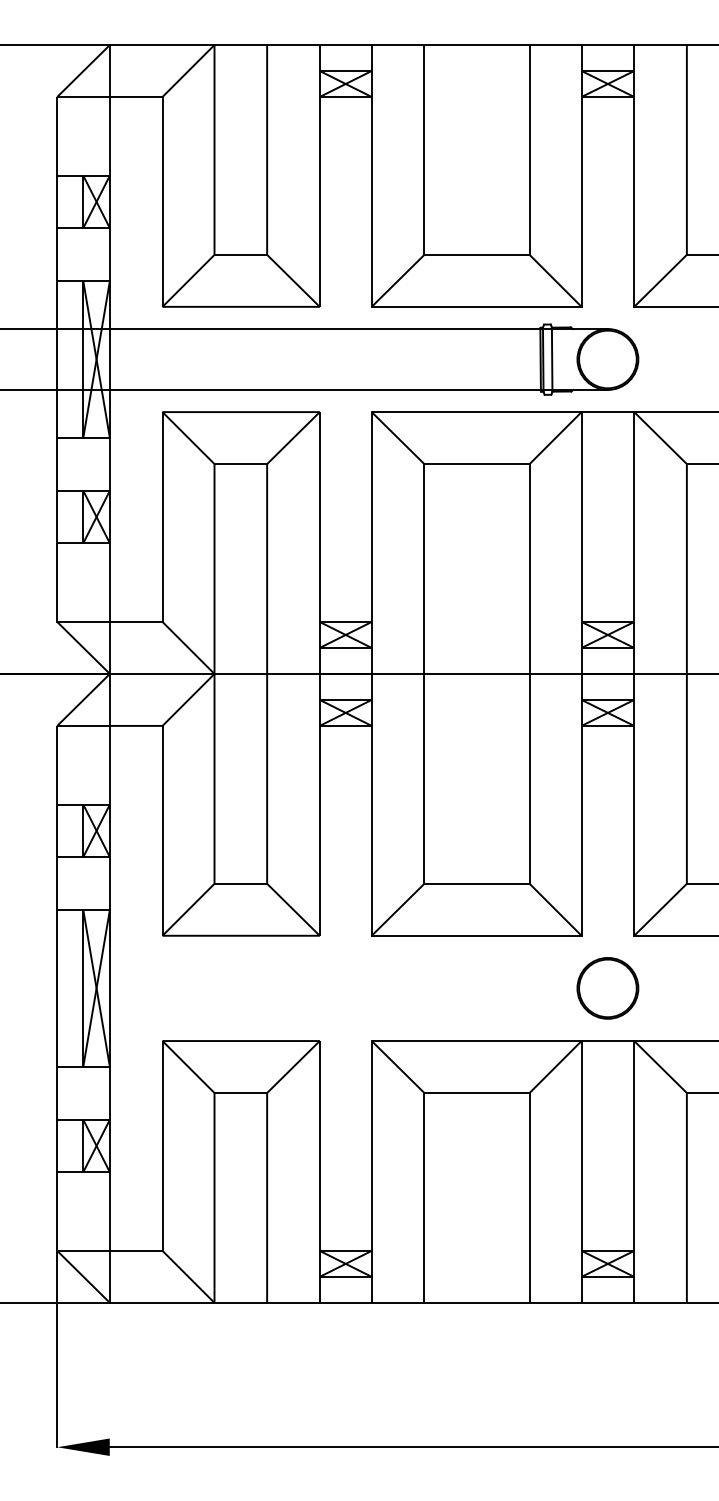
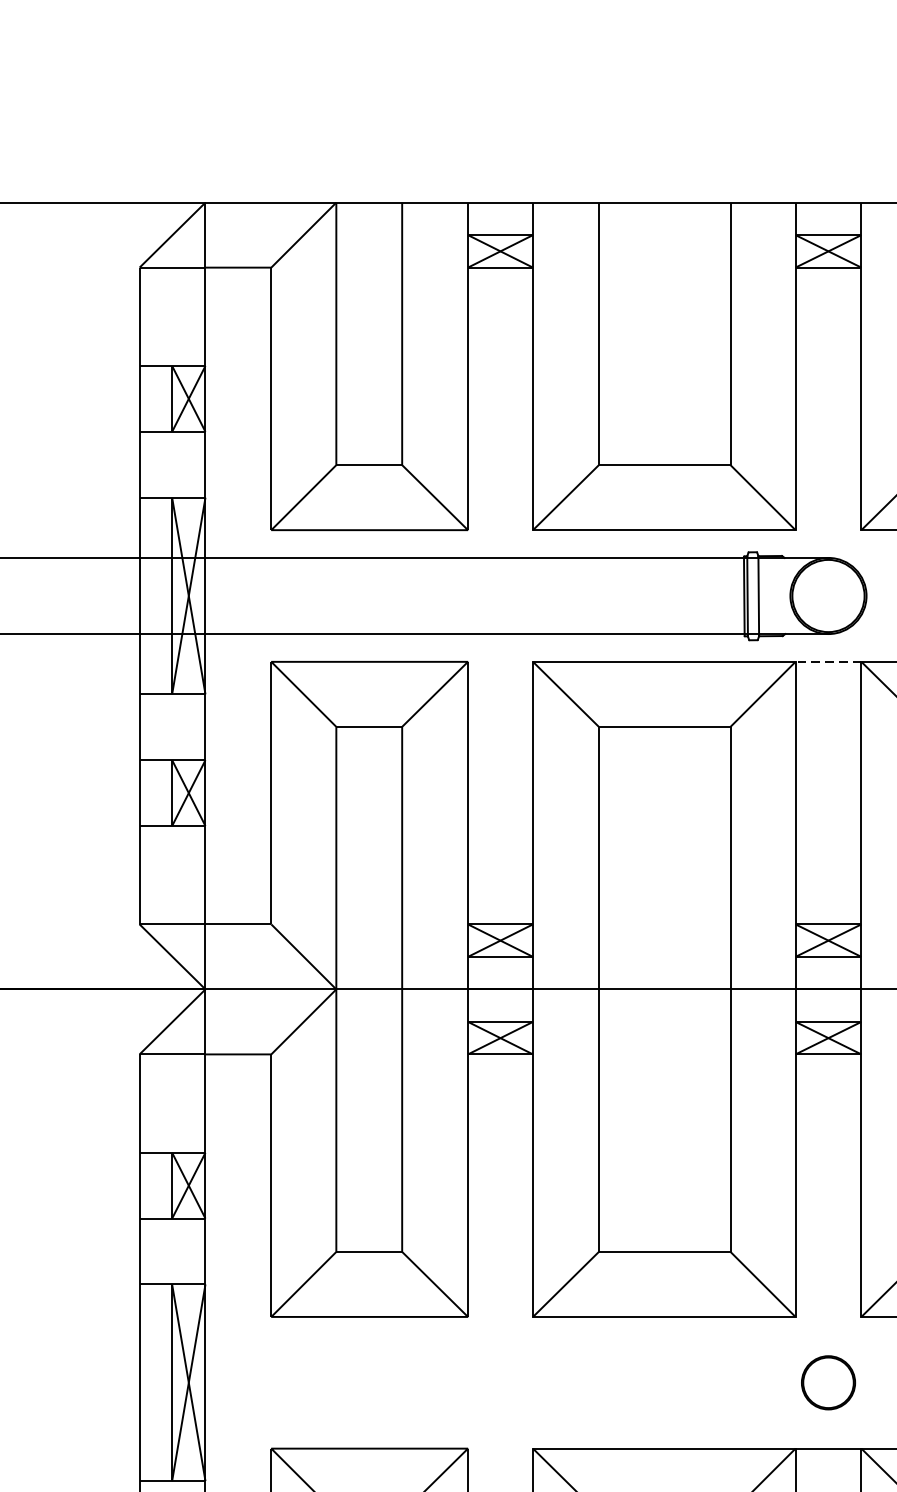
line: (607, 412) -> (827, 662), solid -> dashed
part: (607, 988) -> (827, 1382), size x0.7

